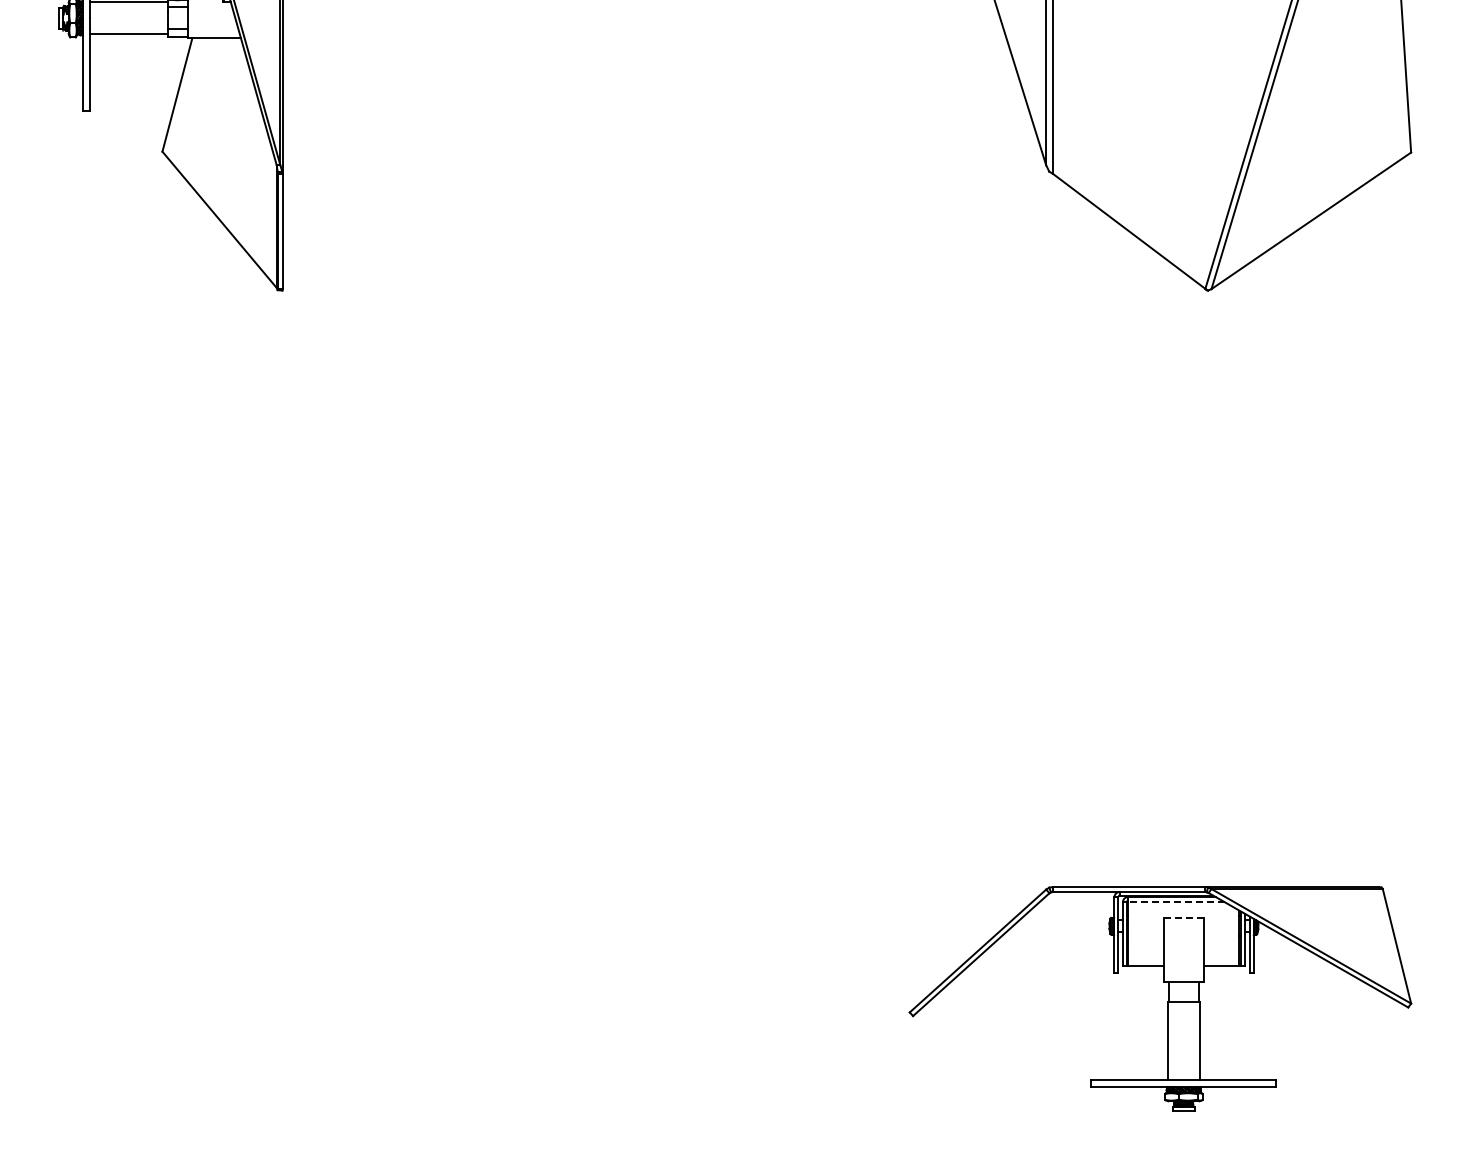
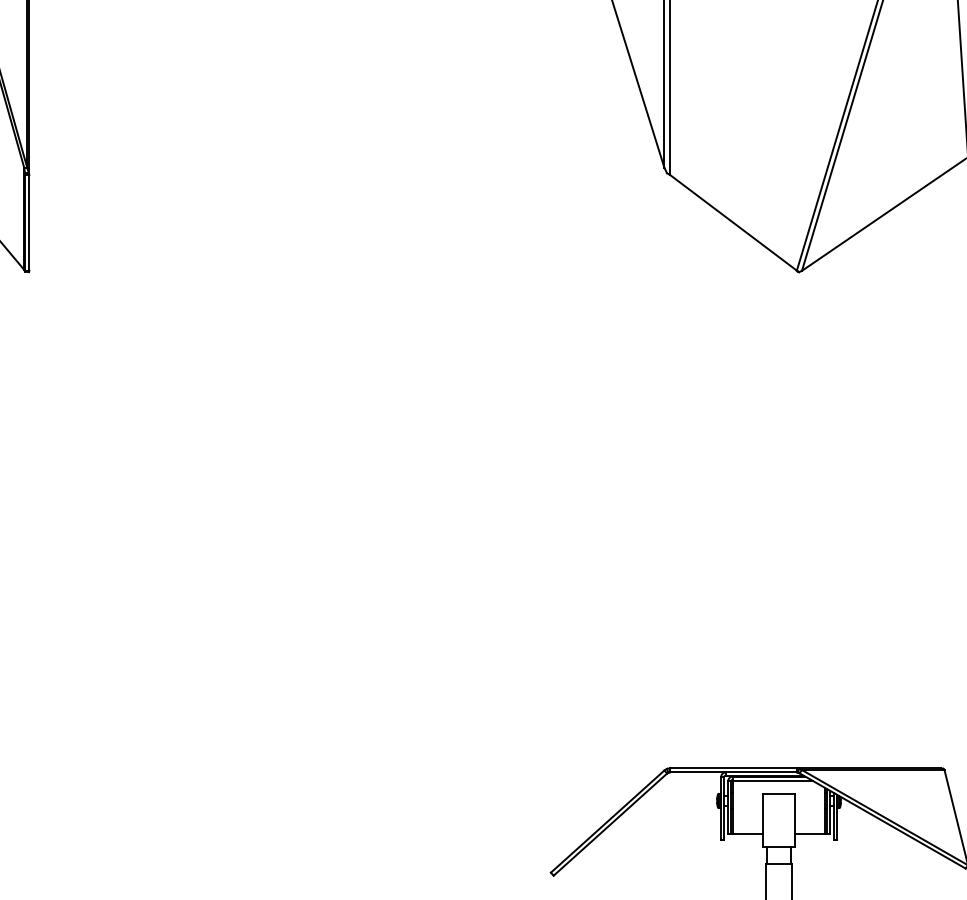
line: (1176, 902) -> (772, 781), dashed -> solid
line: (1183, 917) -> (778, 793), dashed -> solid

